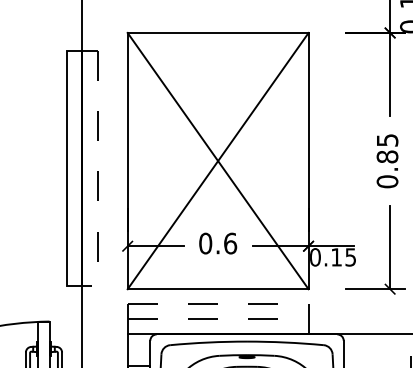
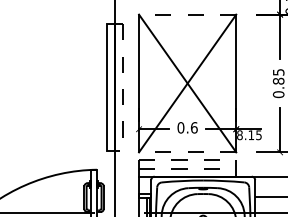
line: (217, 32) -> (187, 14), solid -> dashed
text: (314, 255) -> (239, 134), 0.15 -> 8.15
line: (217, 289) -> (187, 152), solid -> dashed

